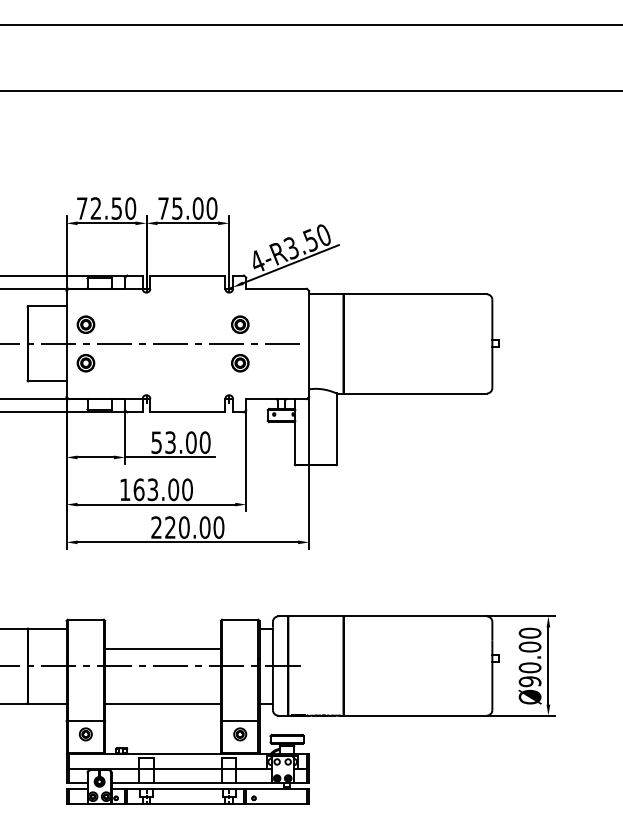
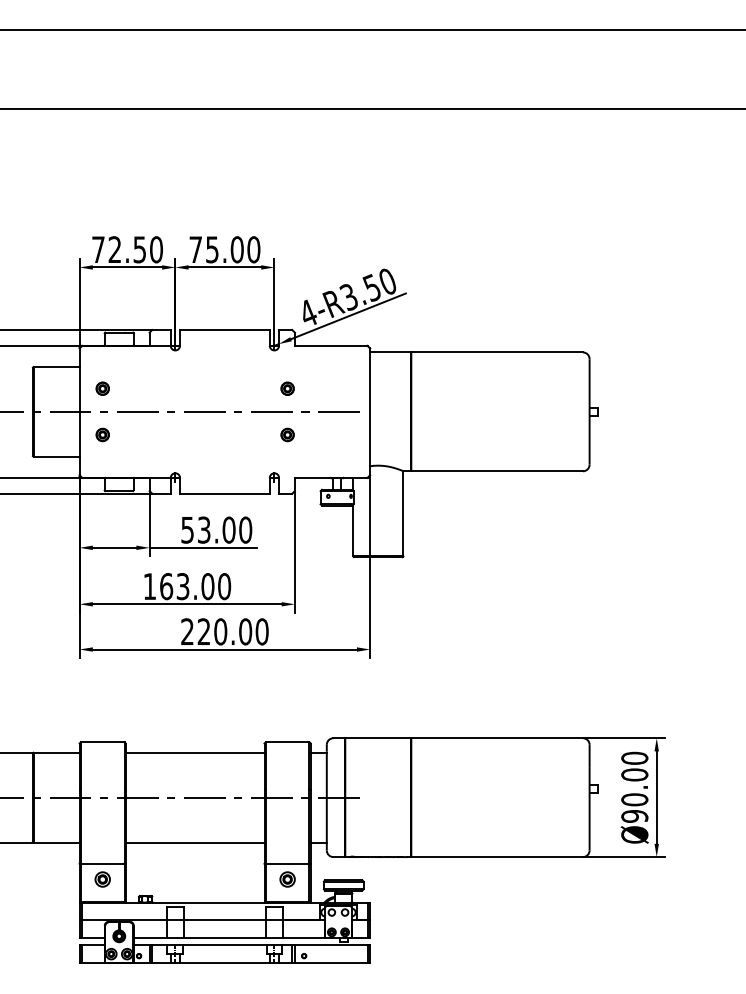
part: (85, 324) -> (102, 388), size x0.62
part: (240, 324) -> (287, 388), size x0.62
part: (85, 362) -> (102, 434), size x0.62
part: (240, 362) -> (287, 434), size x0.62
line: (162, 649) -> (194, 752), moved

